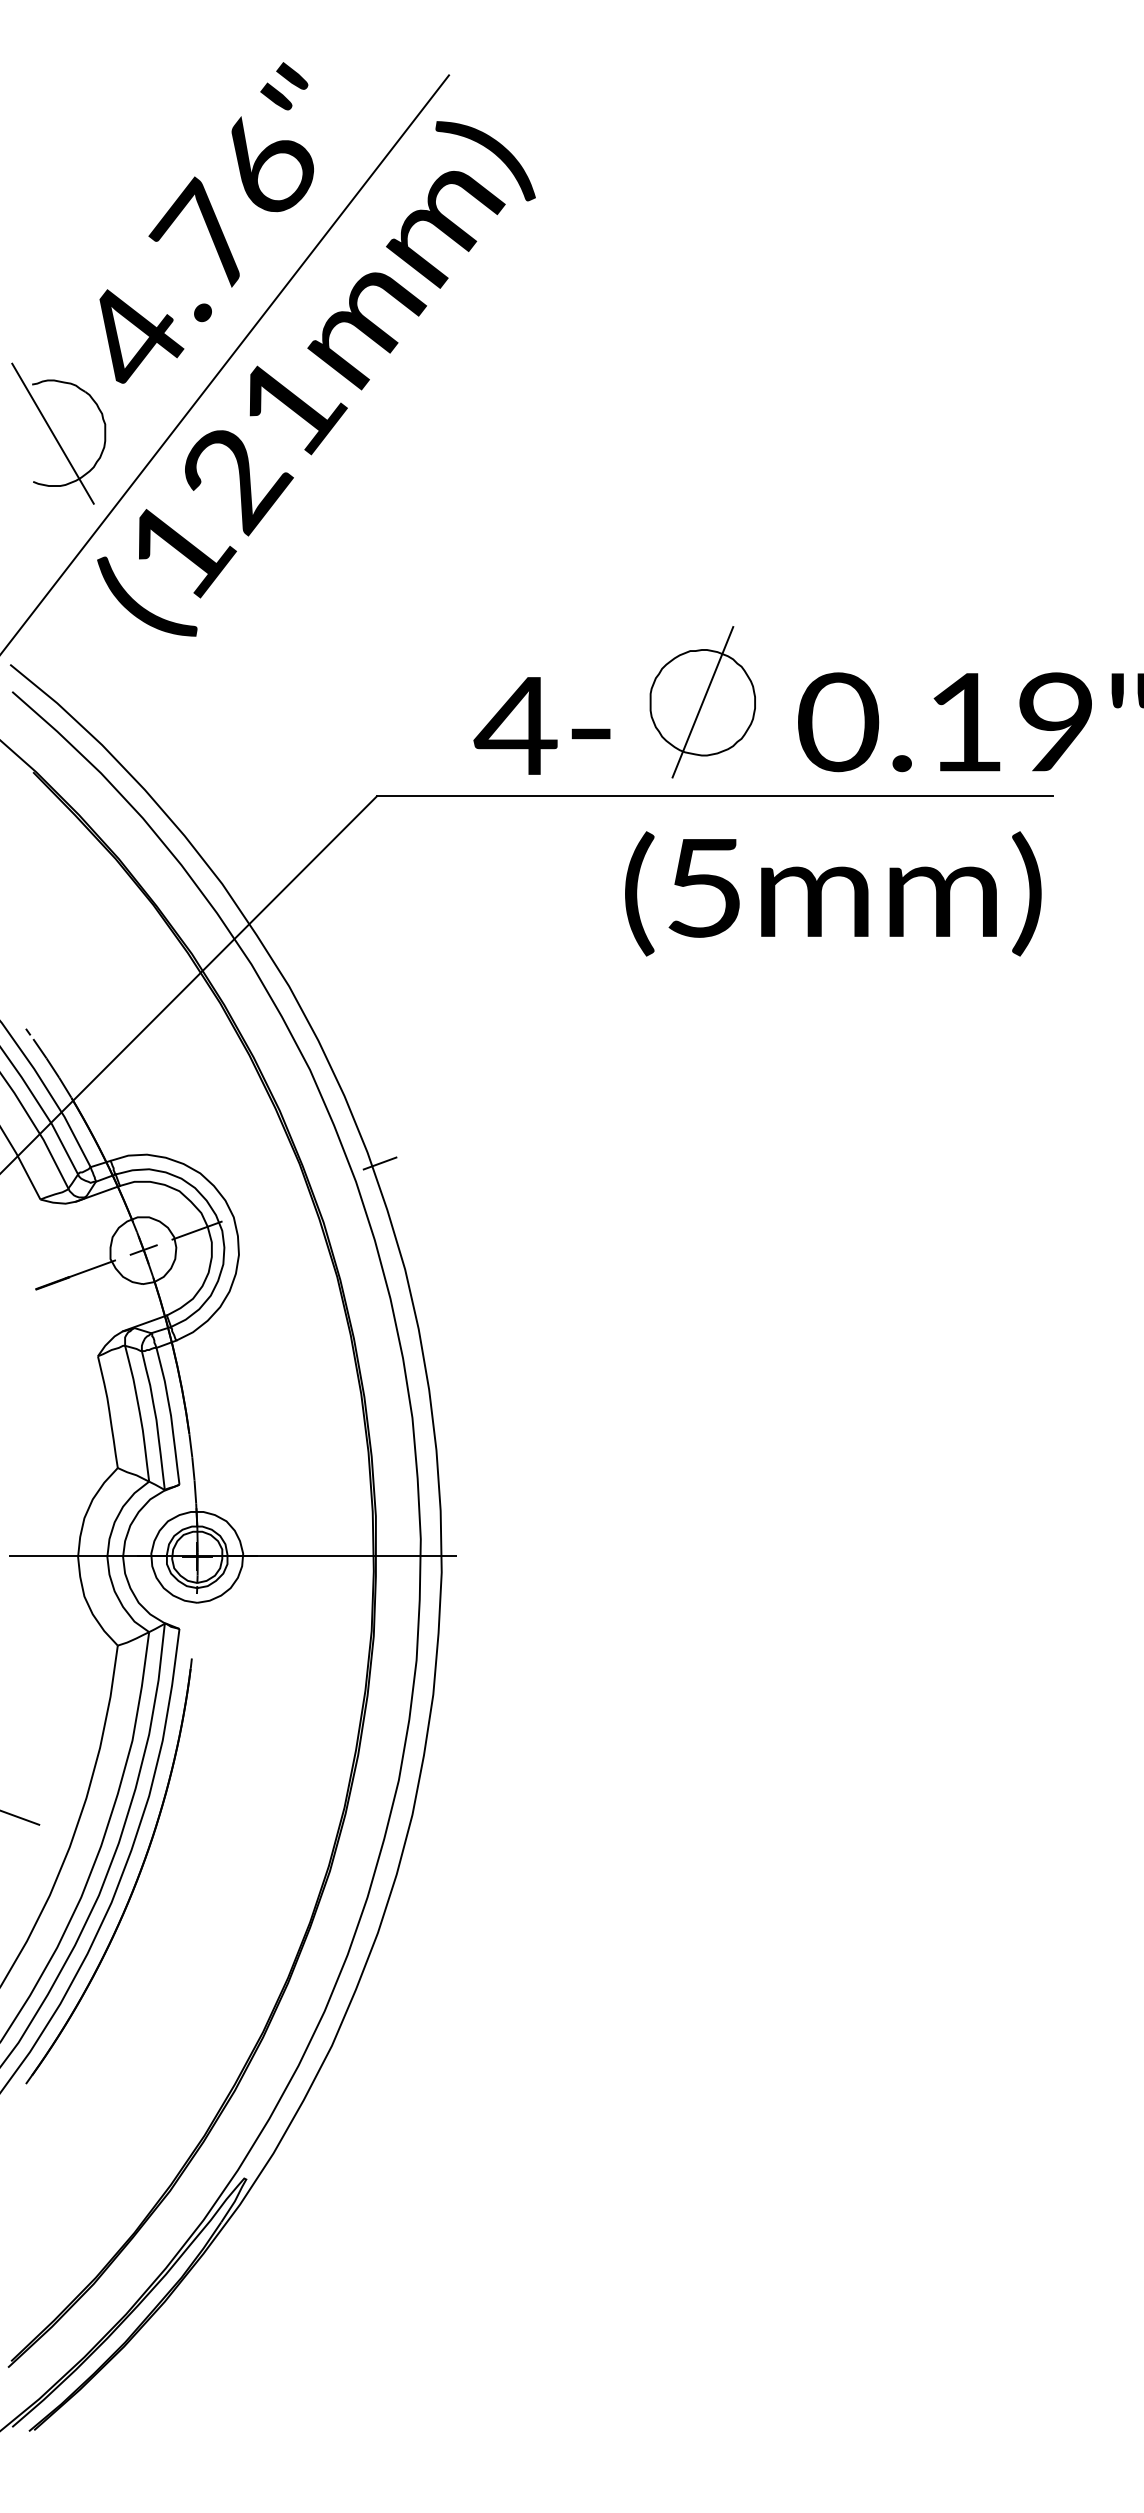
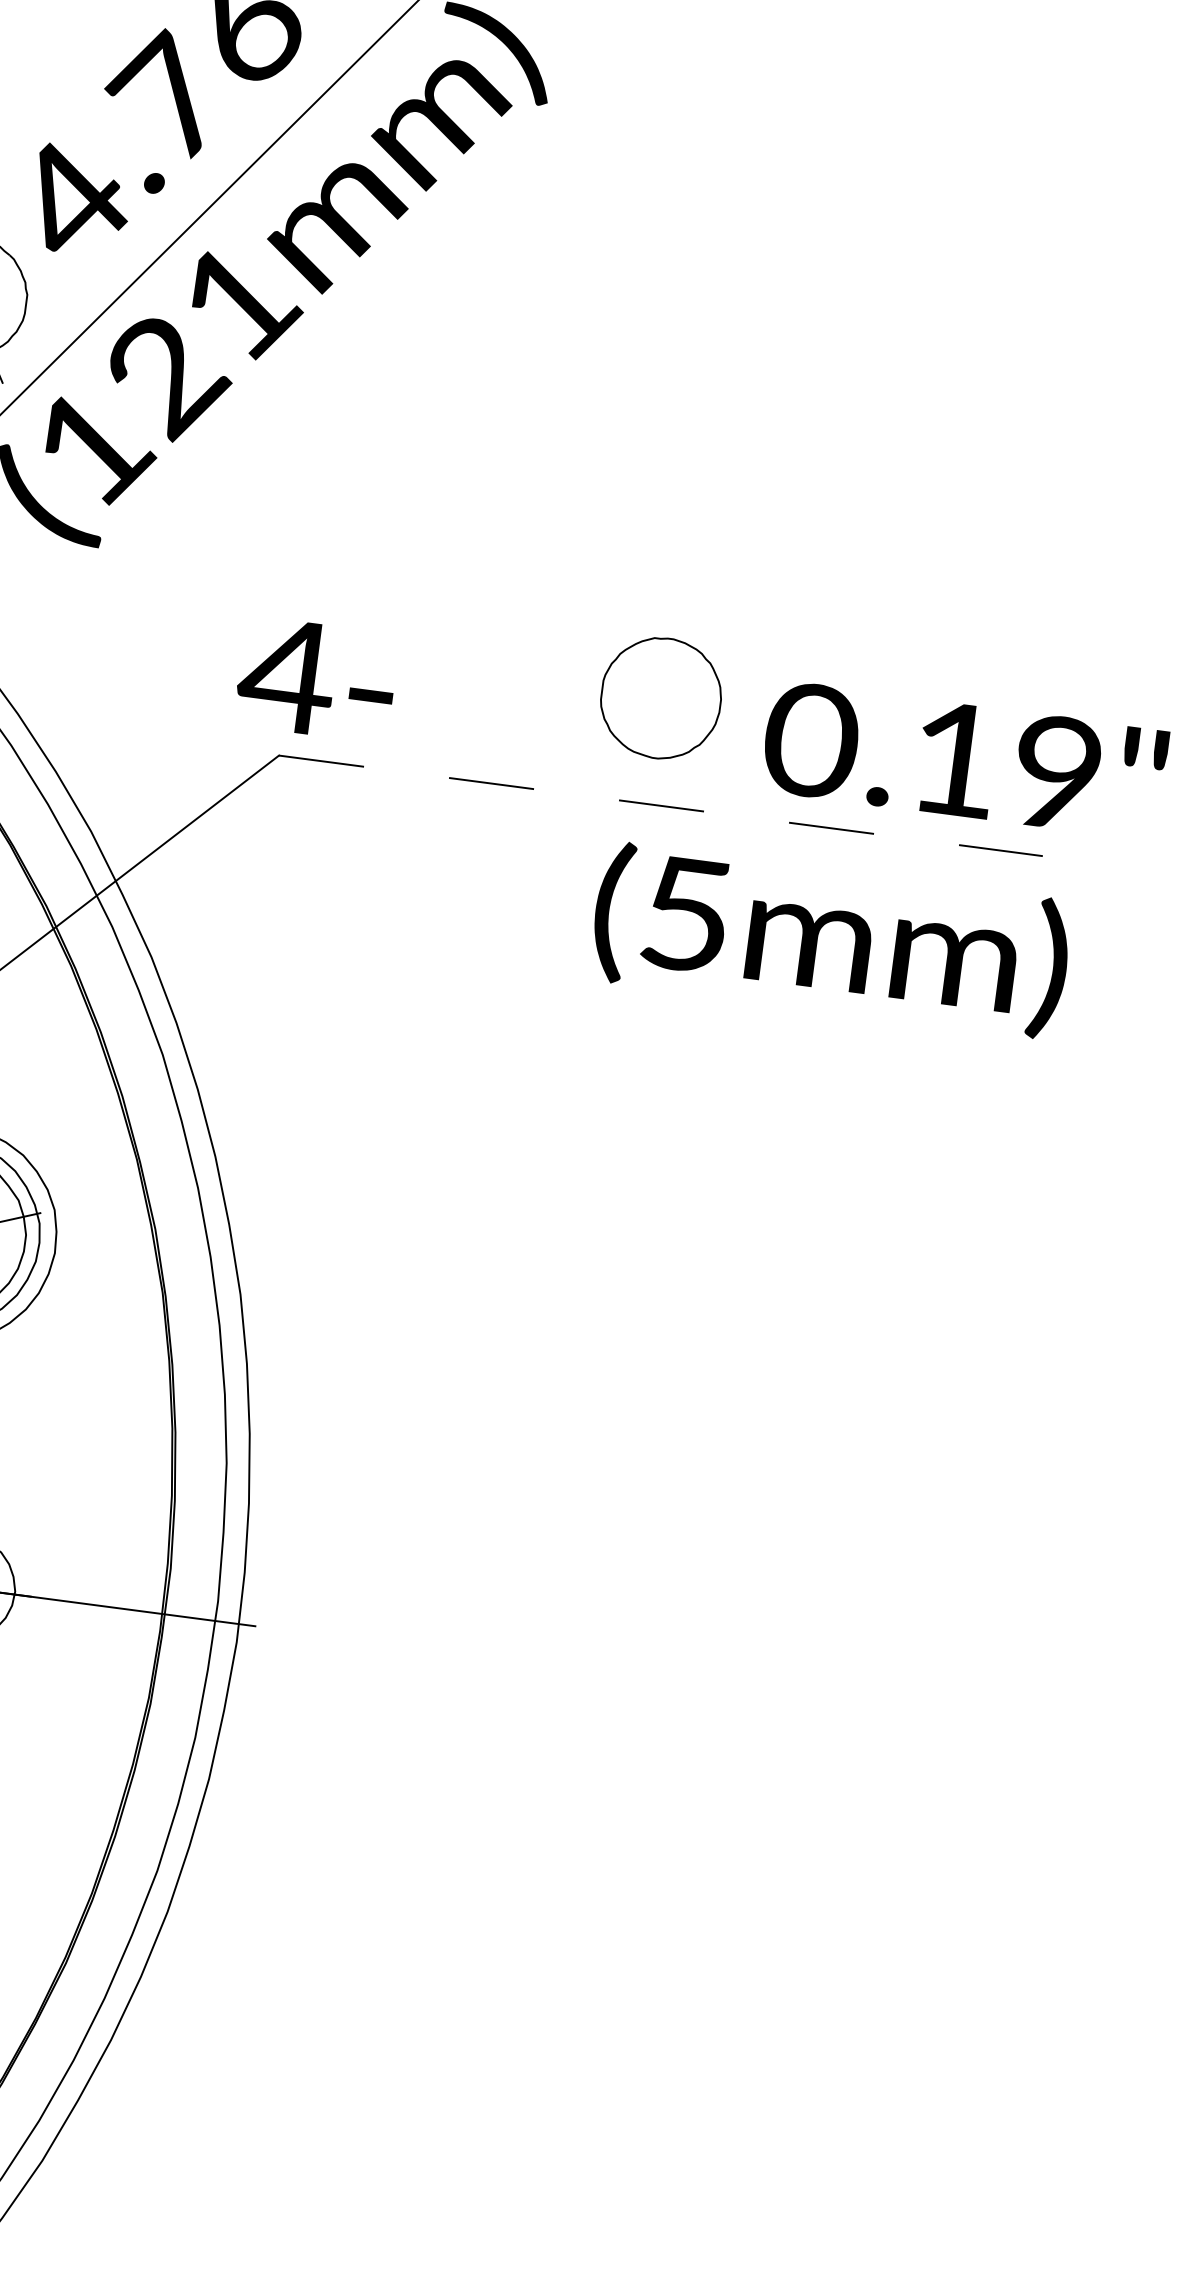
line: (702, 702) -> (660, 698), removed
text: (541, 725) -> (316, 679), moved
line: (714, 796) -> (660, 806), solid -> dashed
text: (833, 893) -> (831, 940), moved
line: (379, 1163) -> (227, 1170), removed

